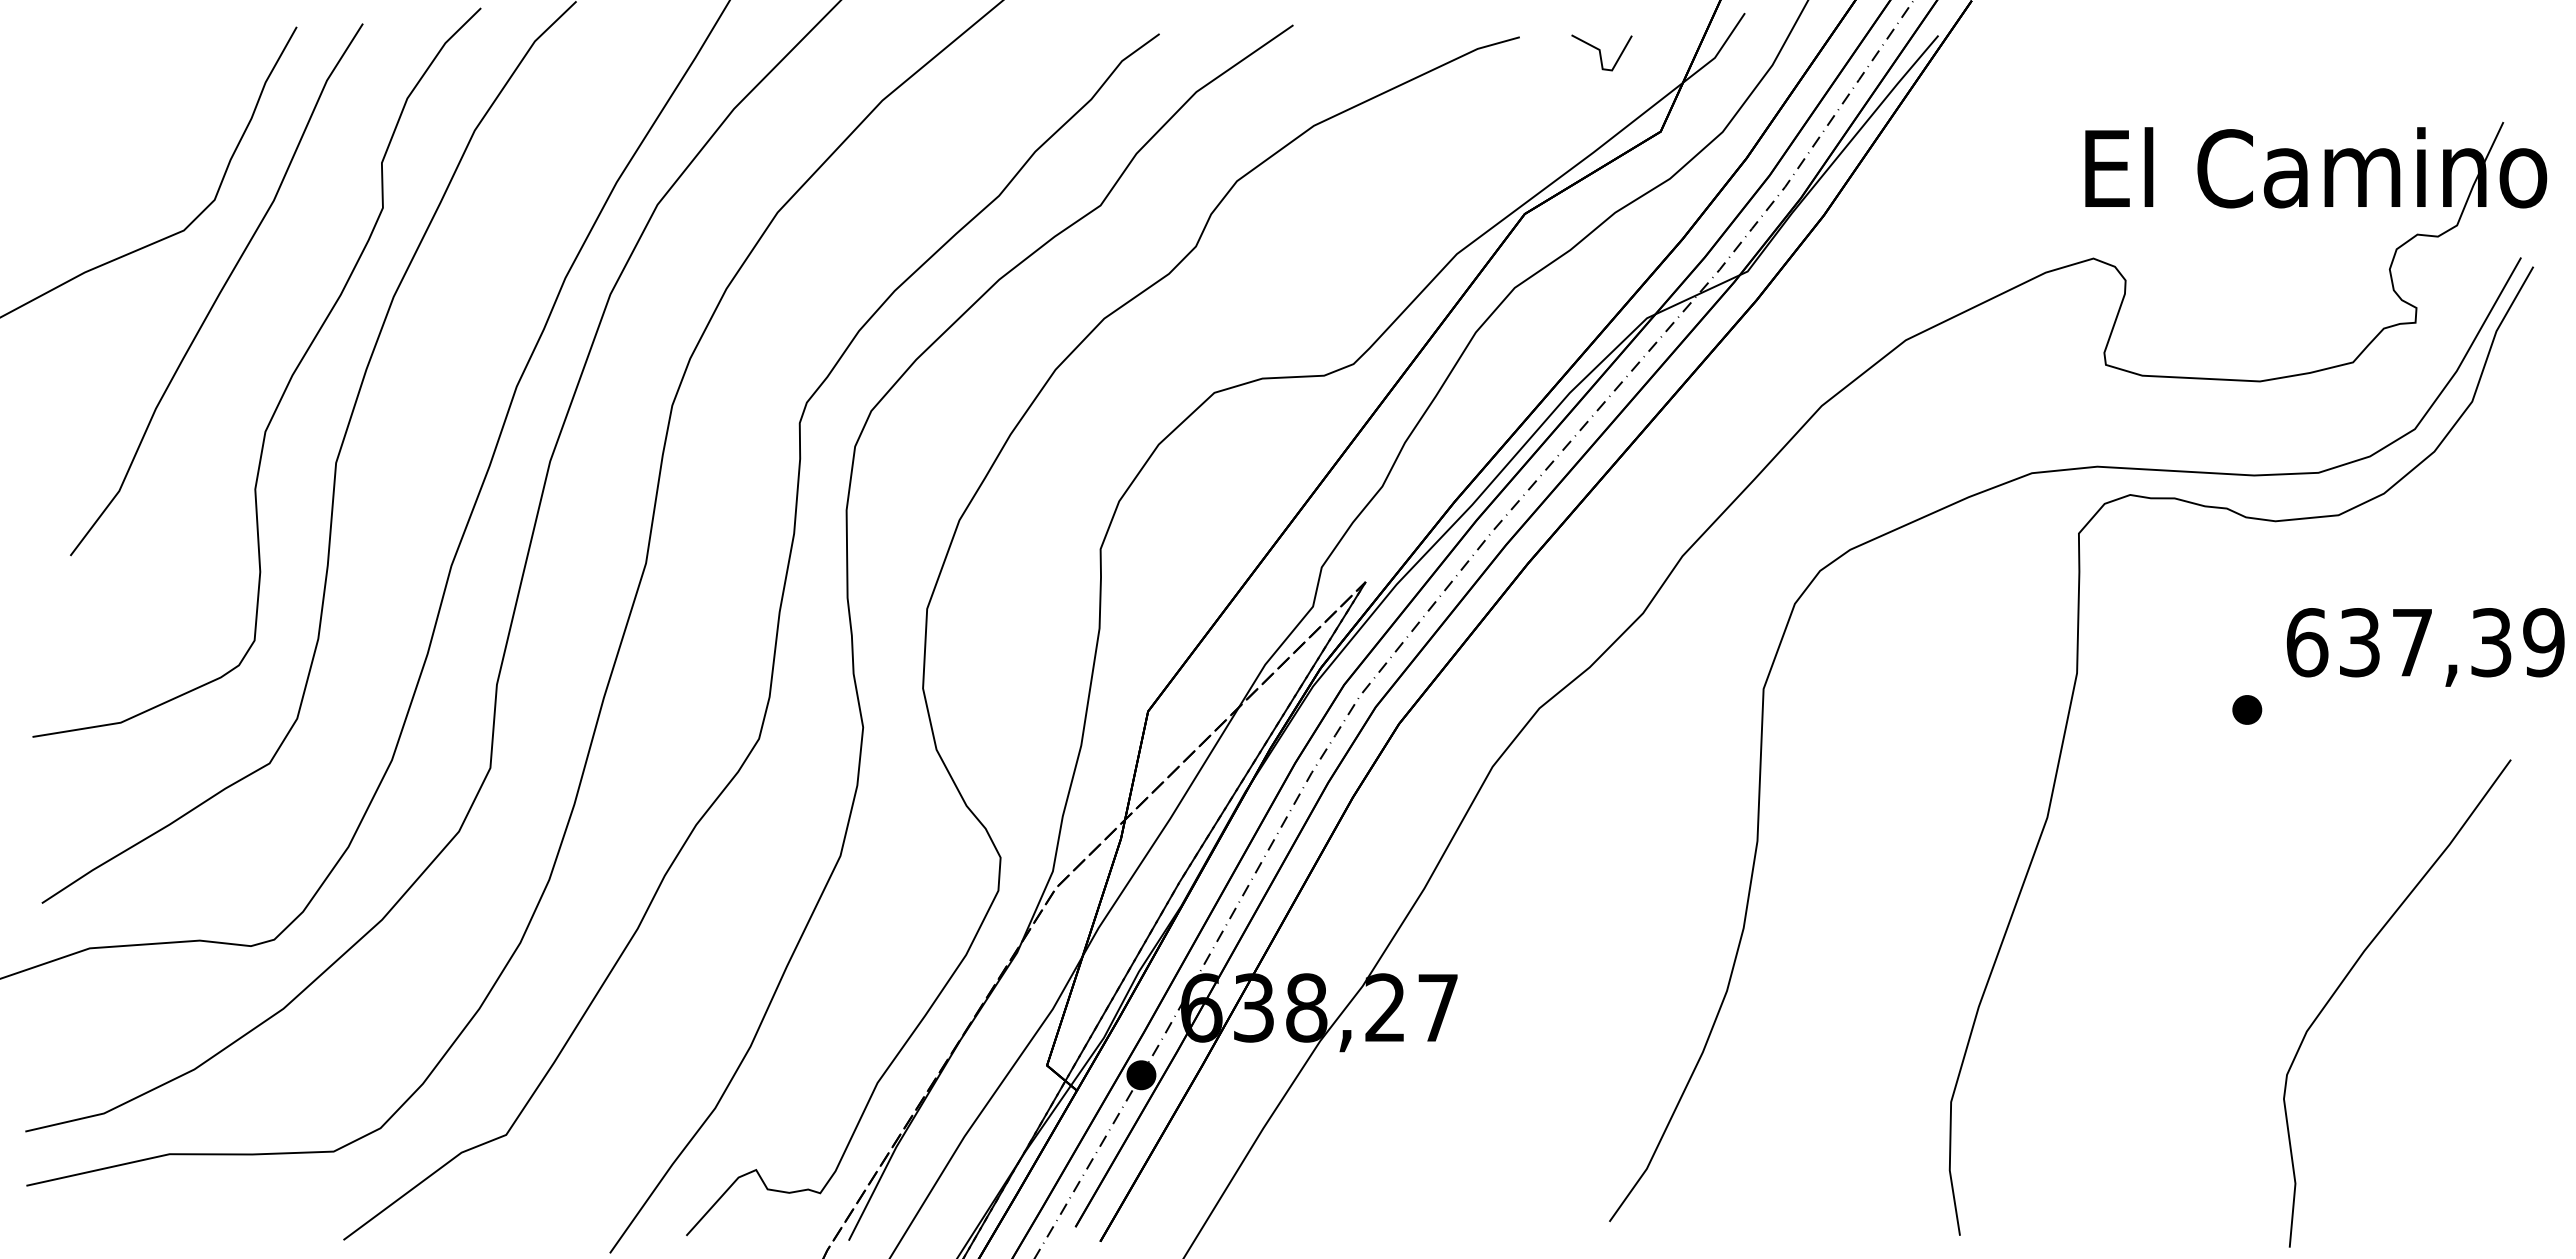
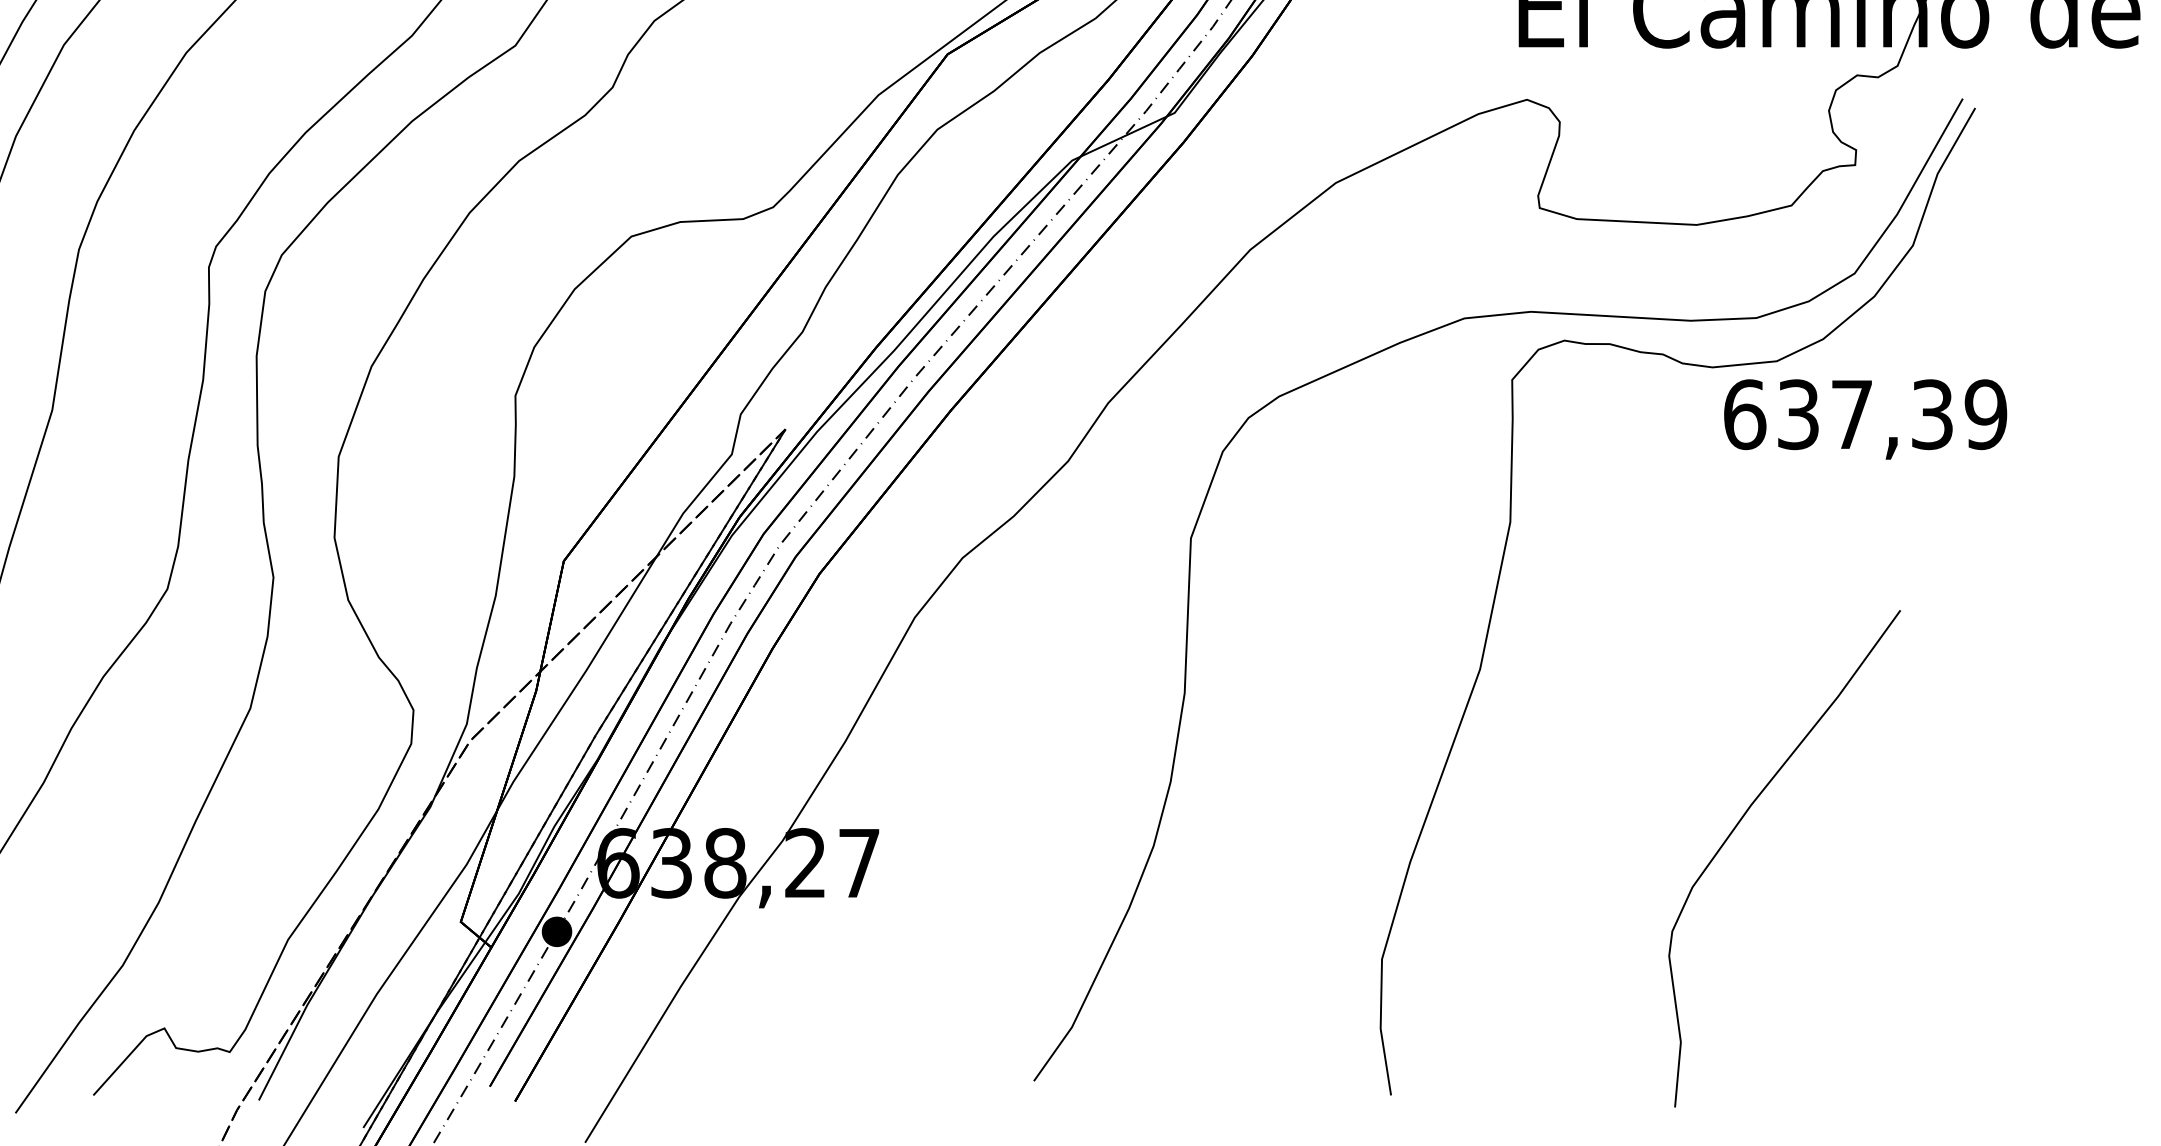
text: (2425, 647) -> (1865, 419), moved
part: (2247, 709) -> (1683, 559), removed
curve: (2350, 972) -> (1736, 827), moved

